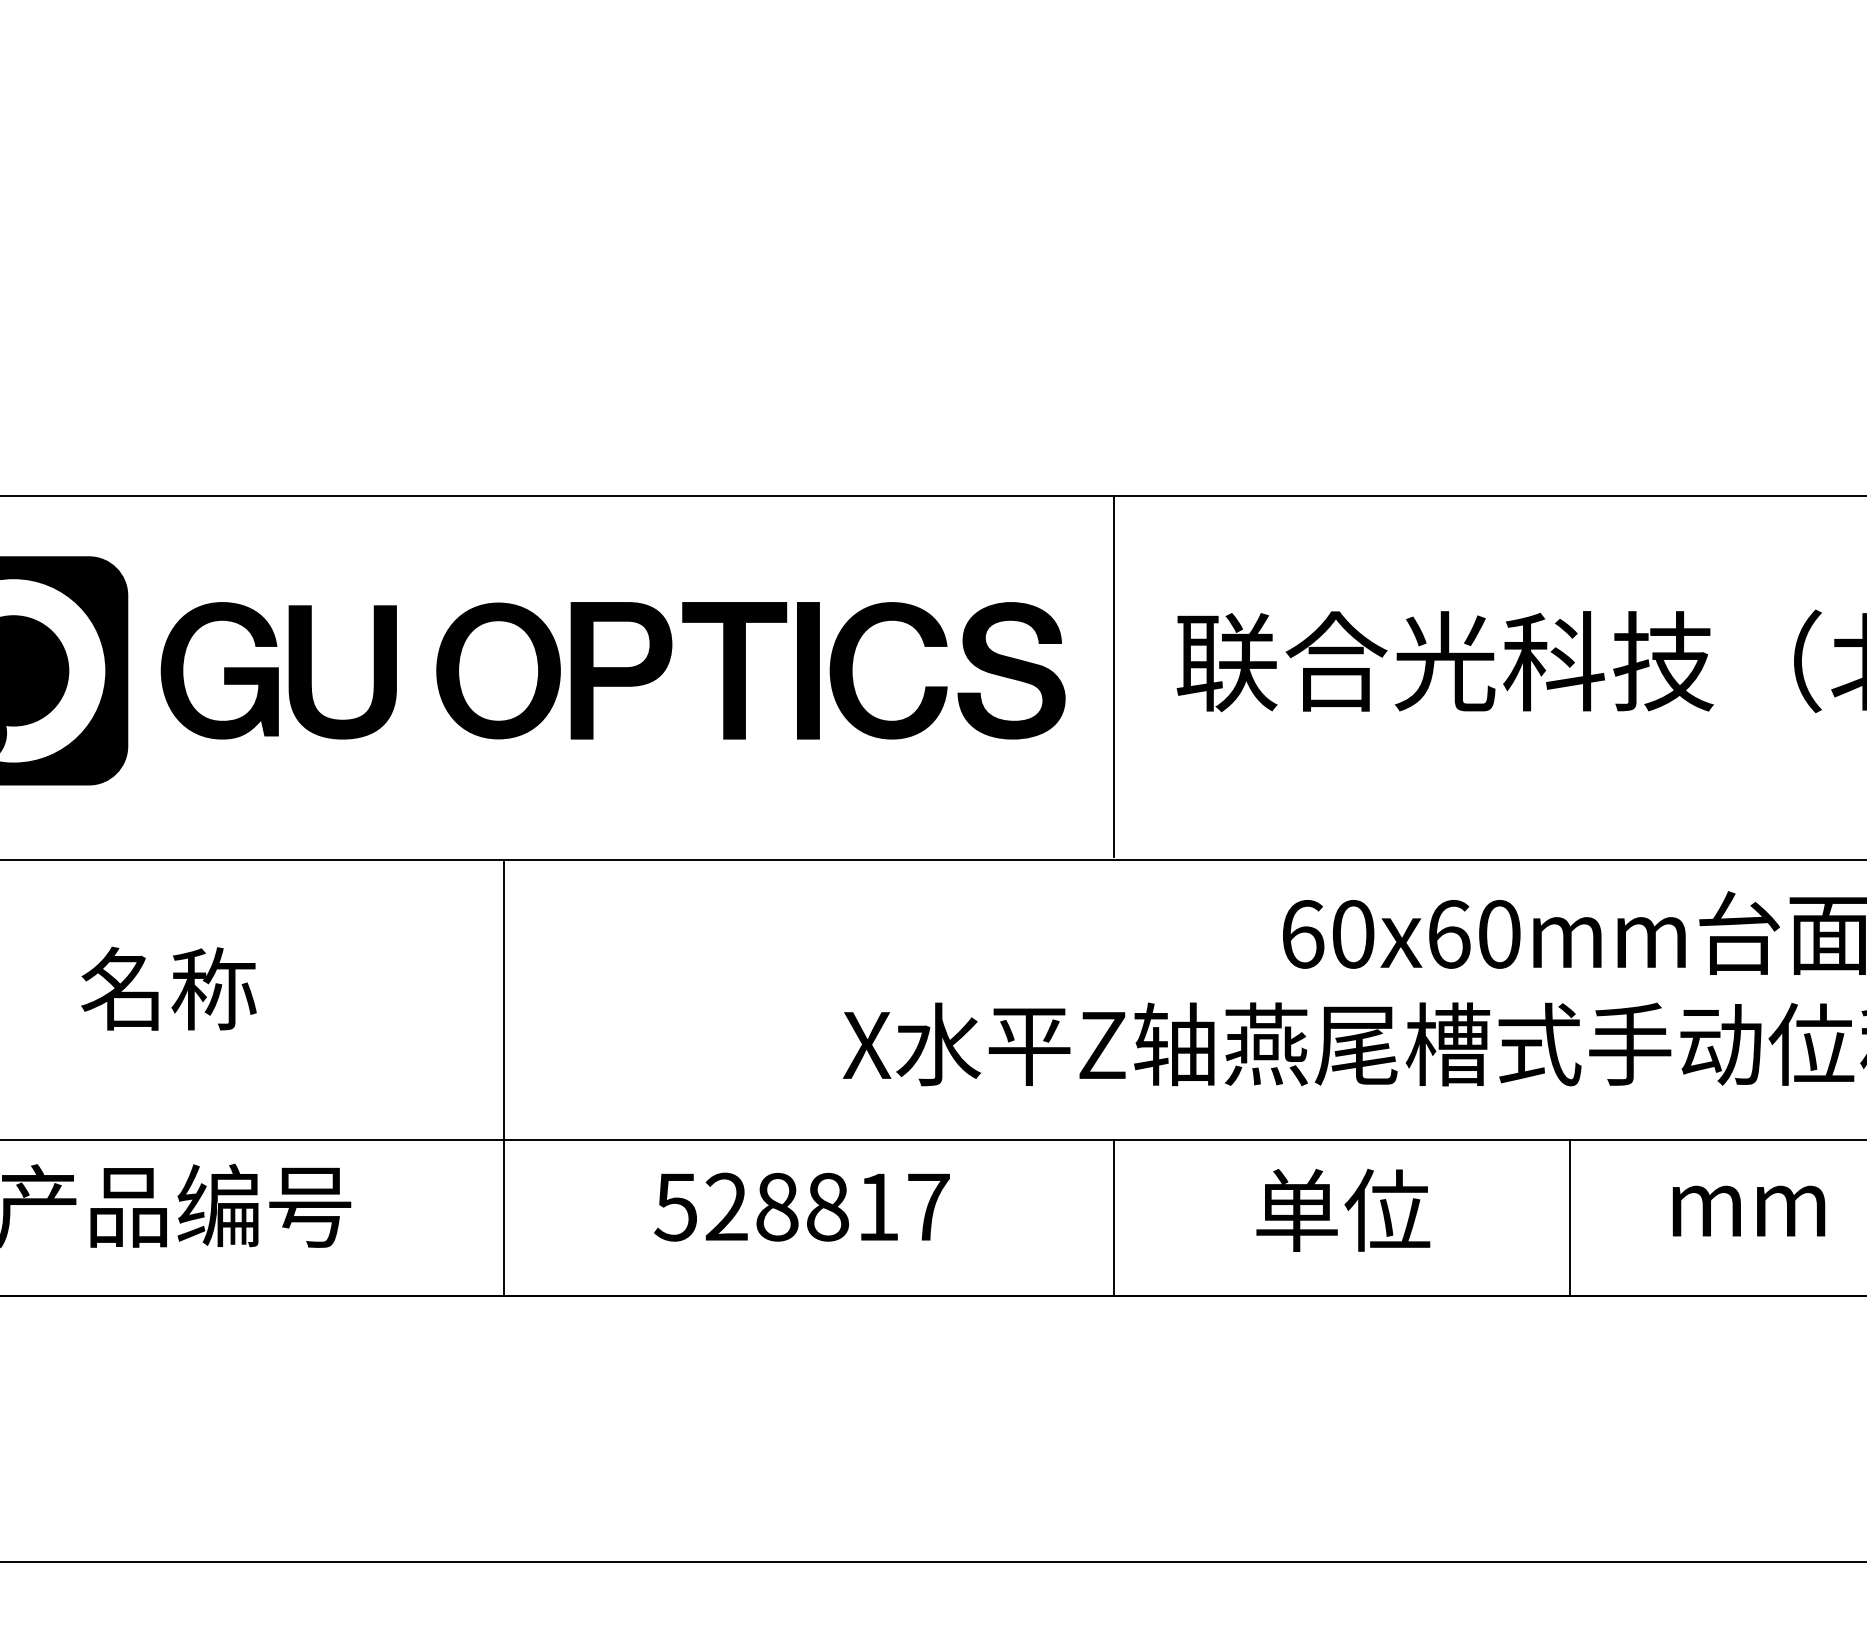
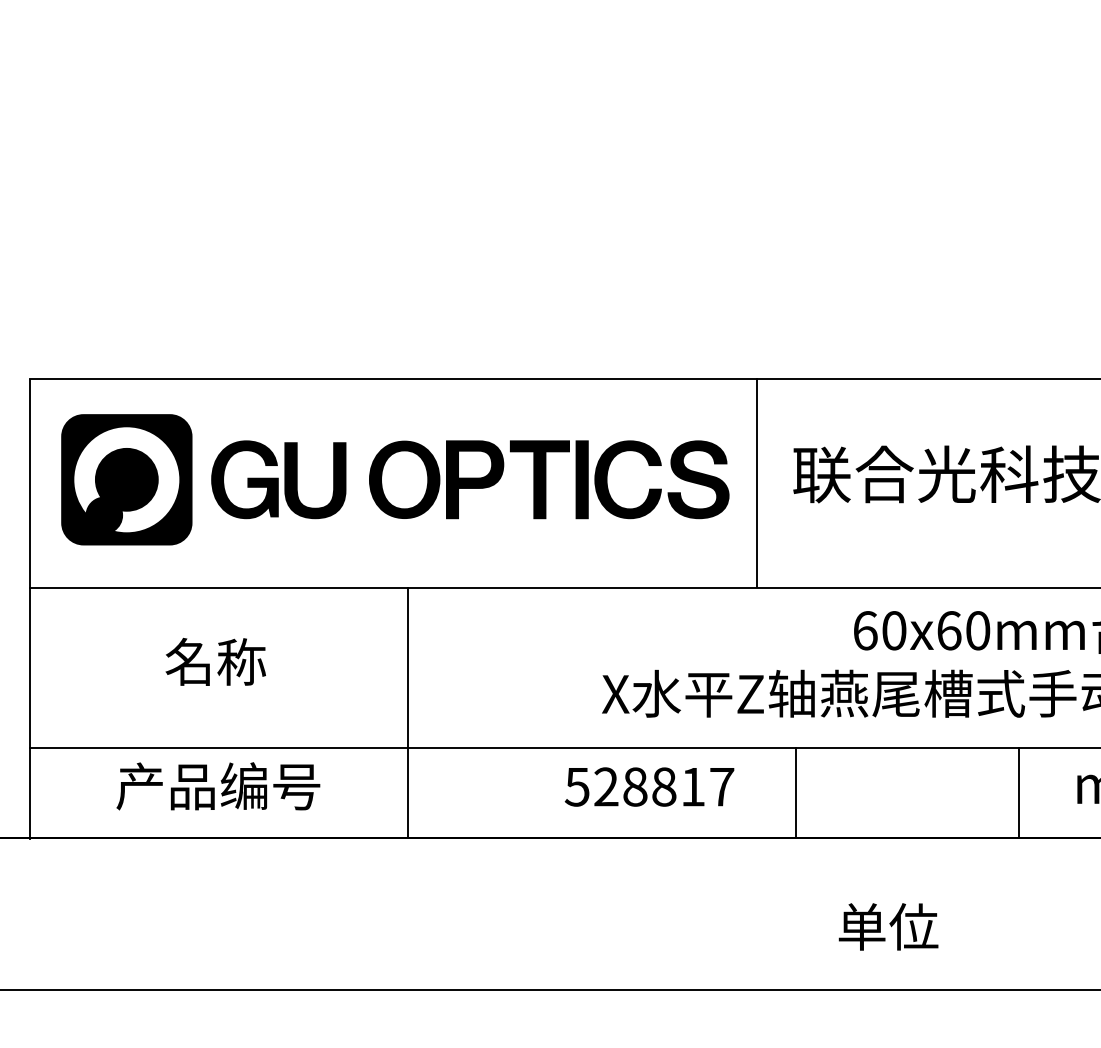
text: (801, 1206) -> (649, 786), moved
text: (1343, 1209) -> (888, 926), moved
line: (1114, 1216) -> (796, 792), moved

